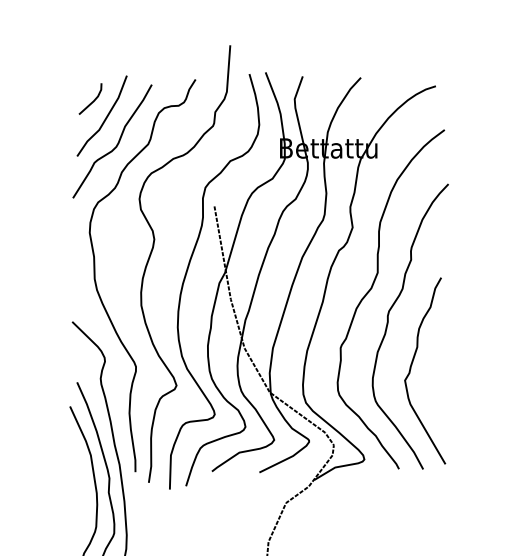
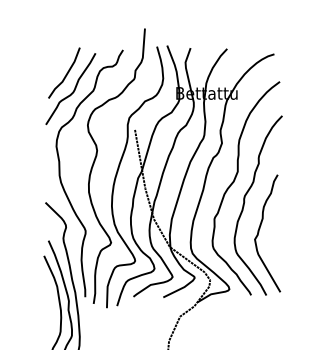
line: (91, 100) -> (57, 63), removed

